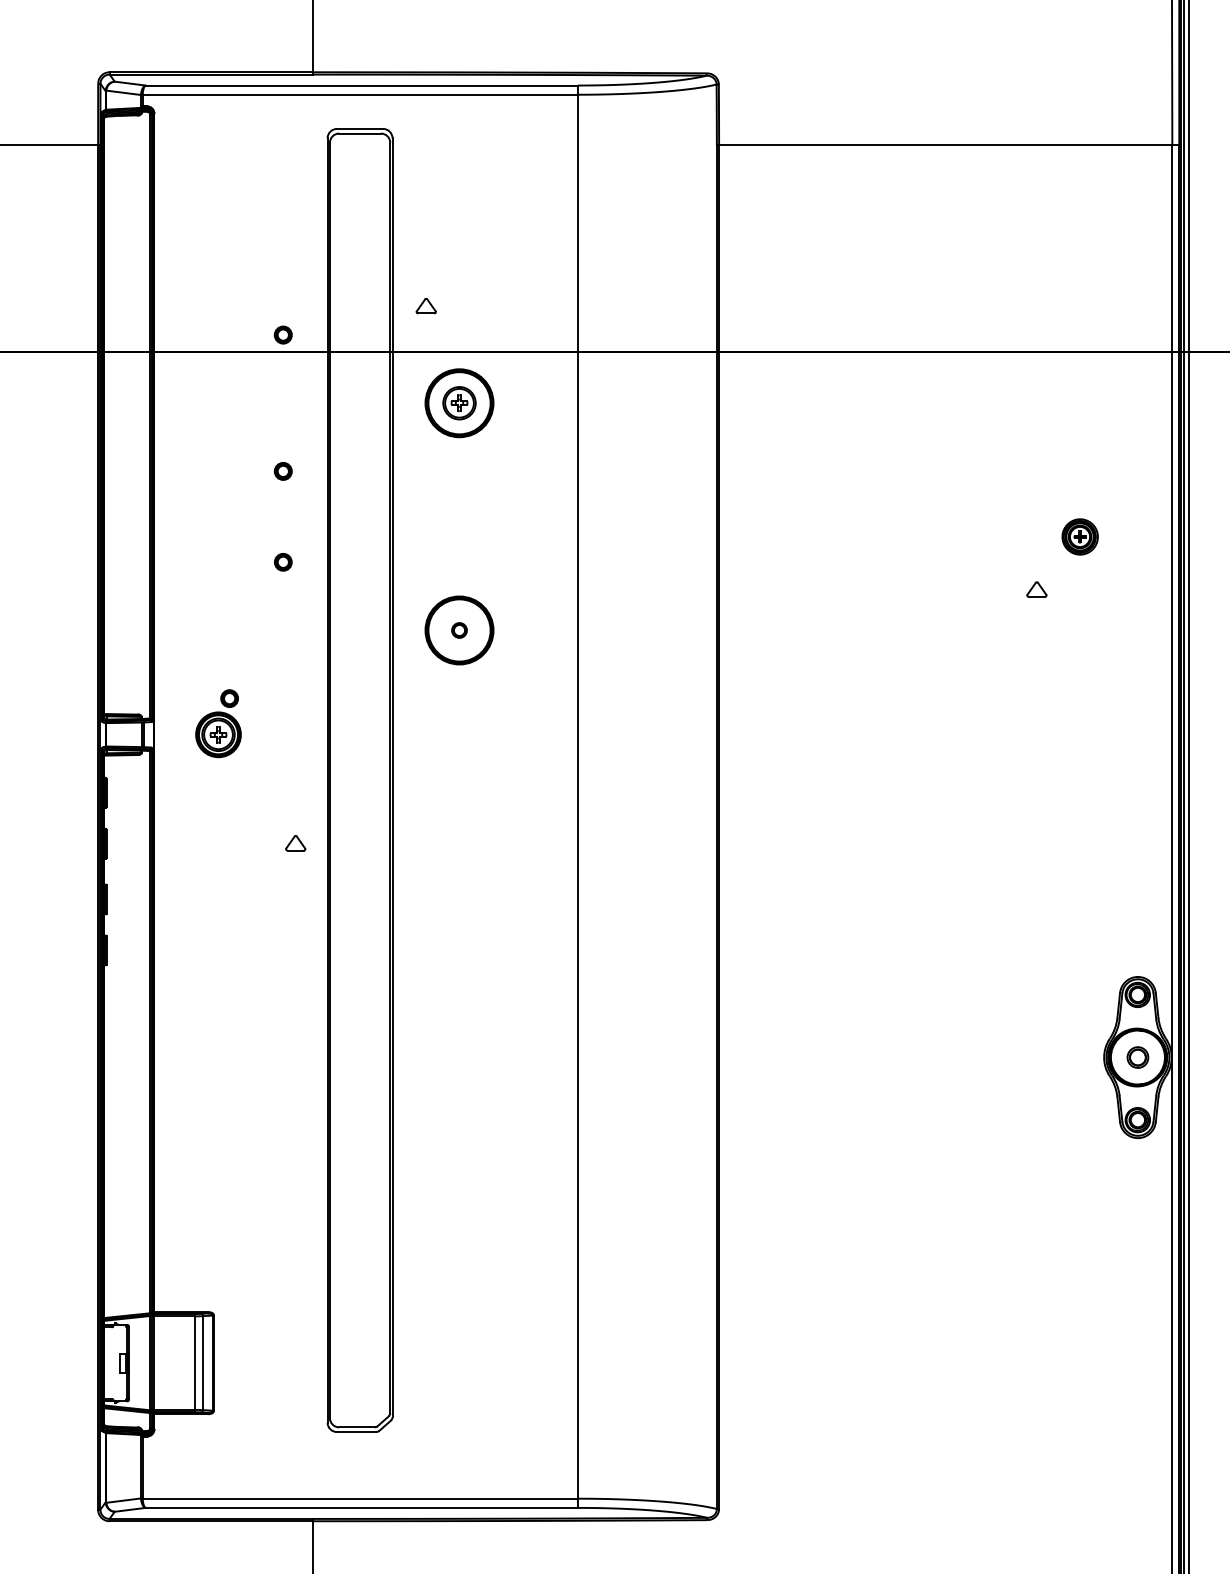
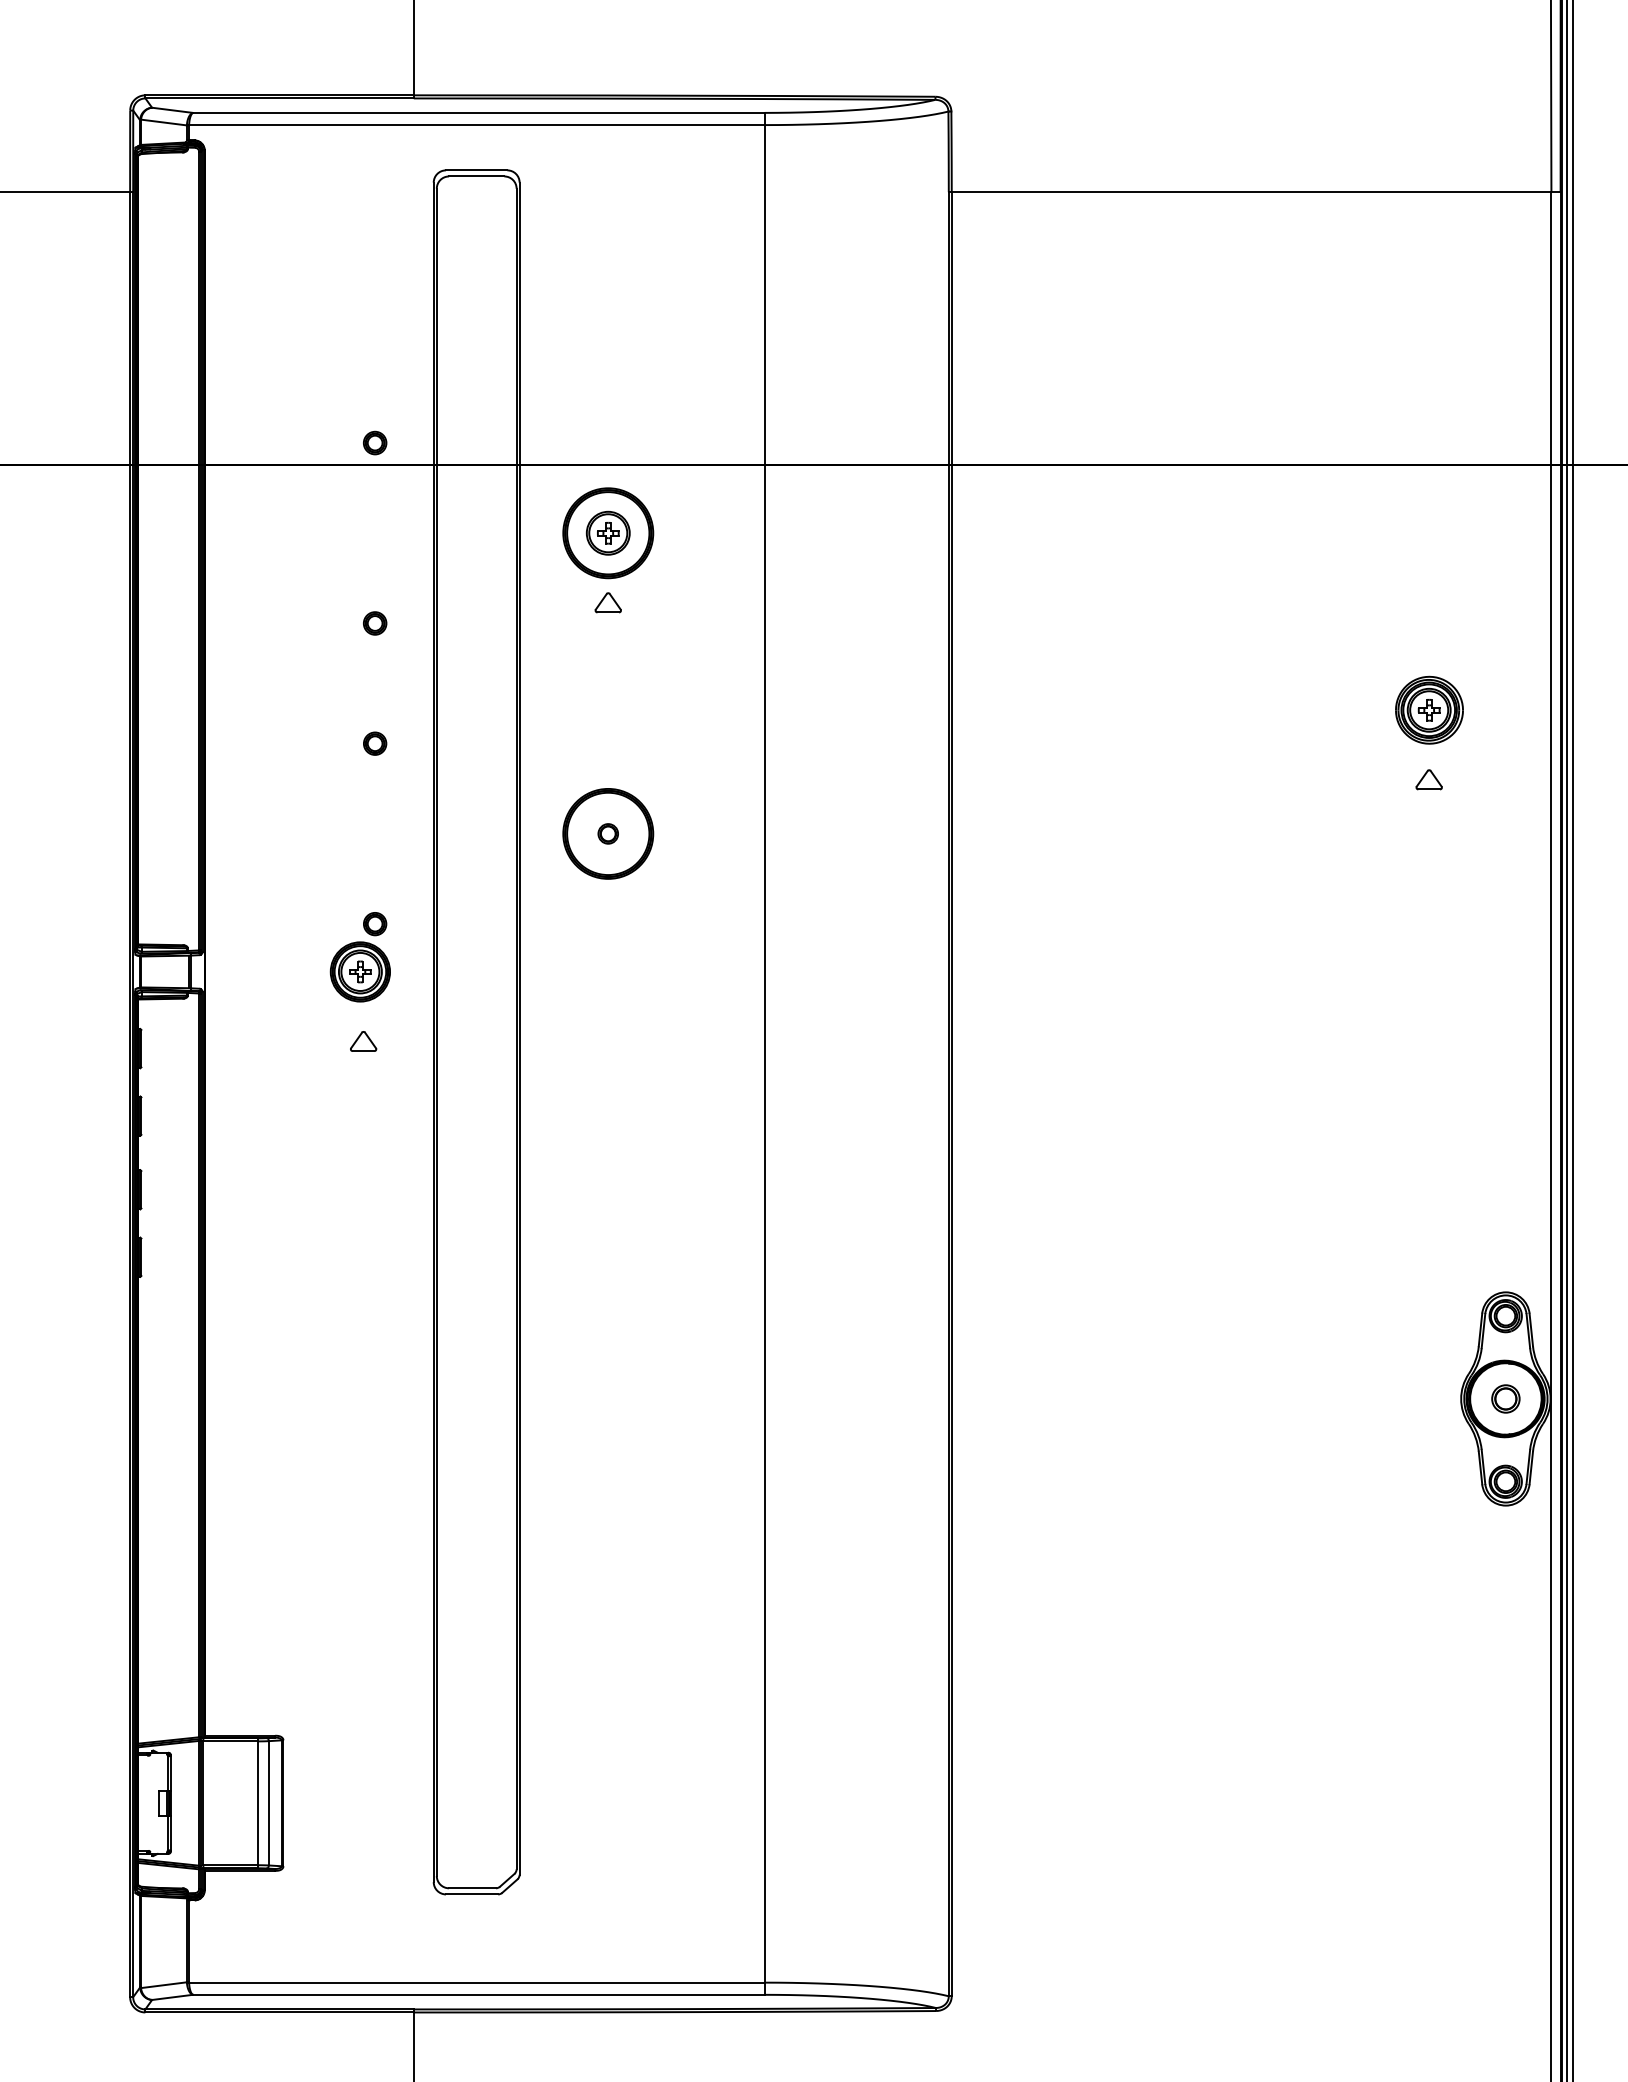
part: (425, 305) -> (607, 602), moved
part: (1080, 536) -> (1429, 709), size x1.43
part: (1036, 589) -> (1428, 779), moved
part: (217, 723) -> (359, 957), moved
part: (295, 843) -> (363, 1041), moved

